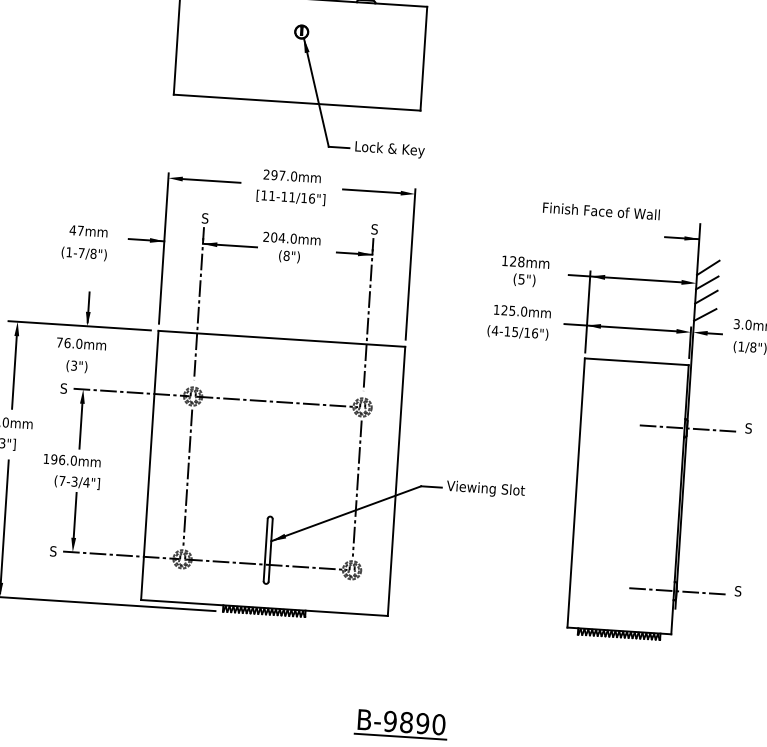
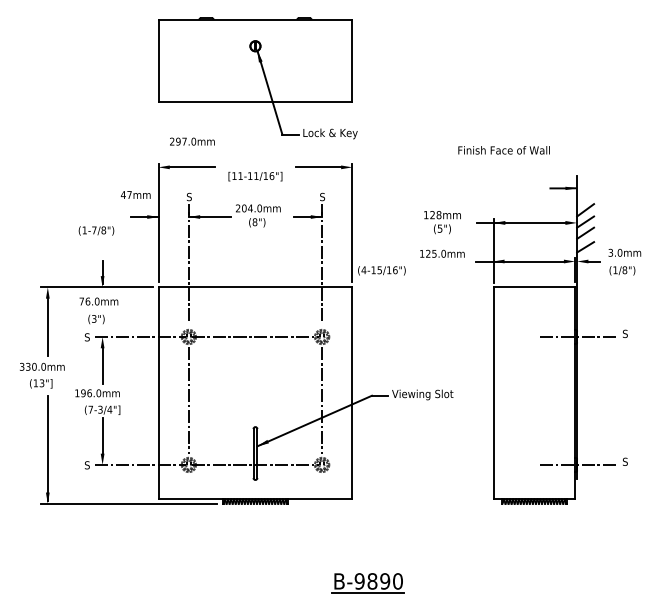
text: (292, 176) -> (192, 141), moved
text: (600, 211) -> (503, 150), moved
text: (88, 230) -> (135, 194), moved
text: (517, 332) -> (381, 270), moved

